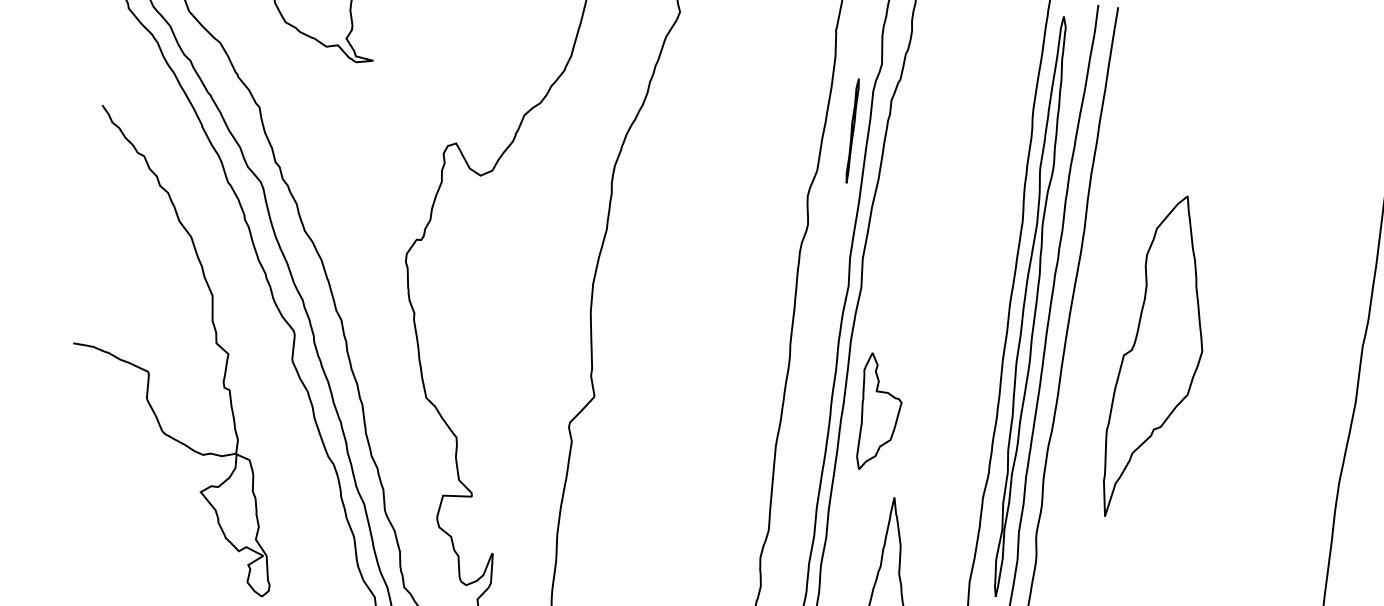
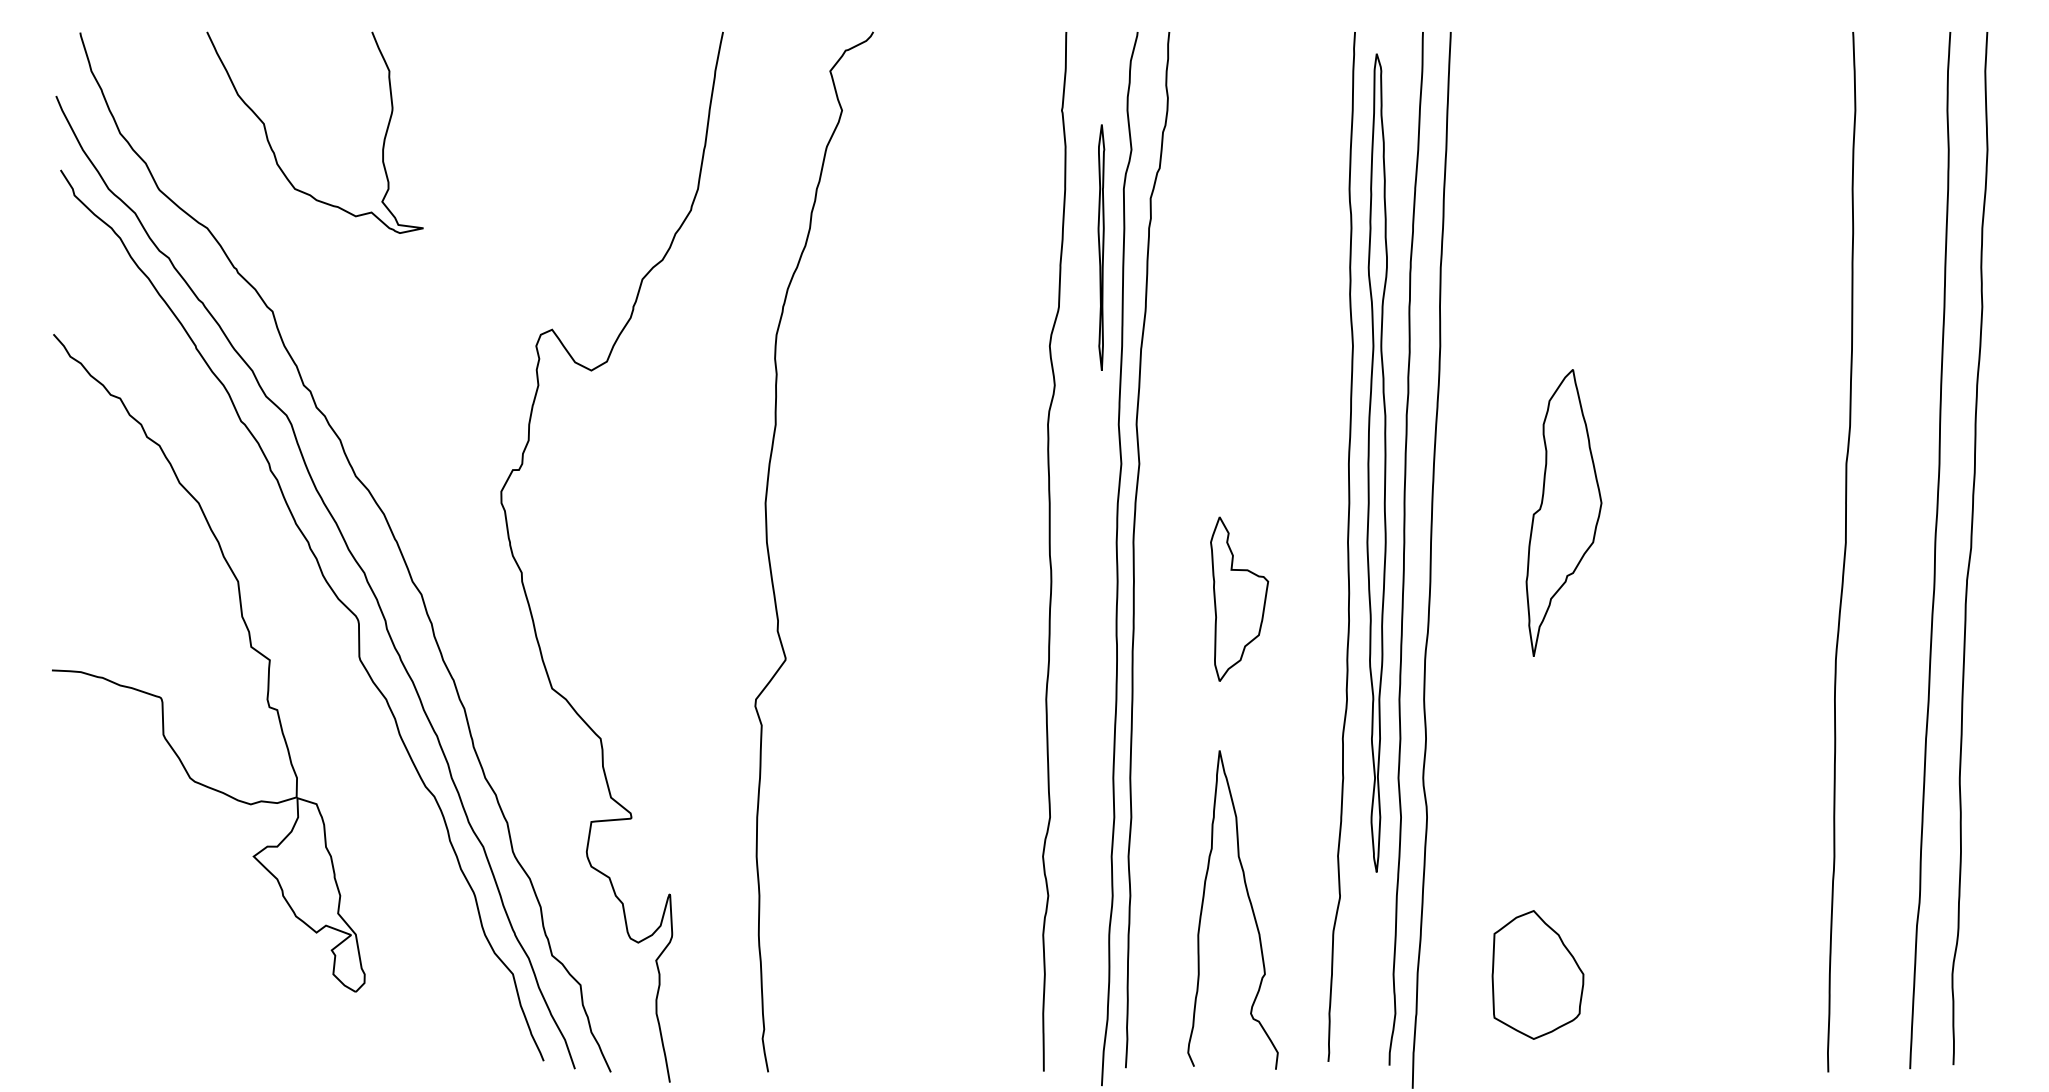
part: (852, 130) -> (1101, 247), size x1.67
part: (1158, 357) -> (1563, 512), size x0.62
part: (879, 412) -> (1239, 598), moved

